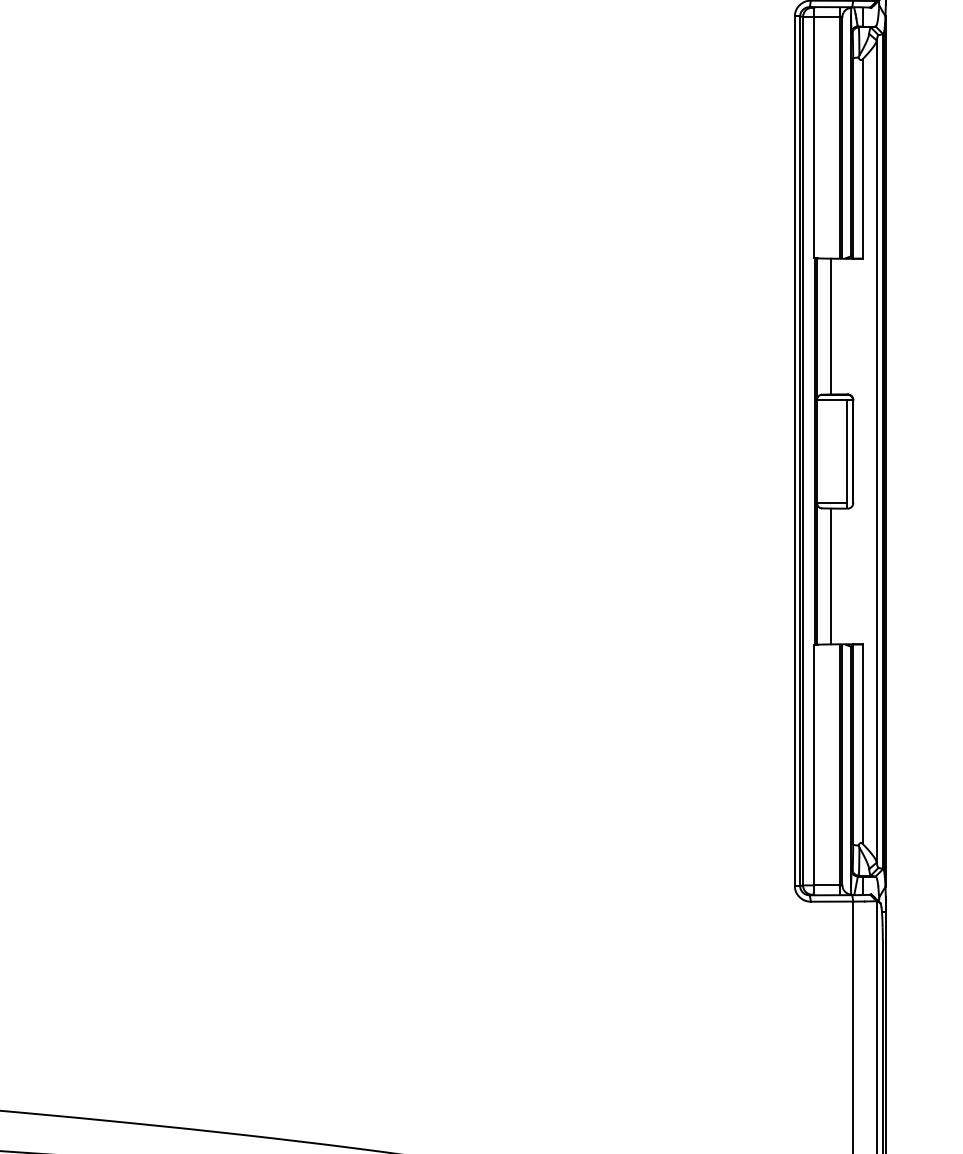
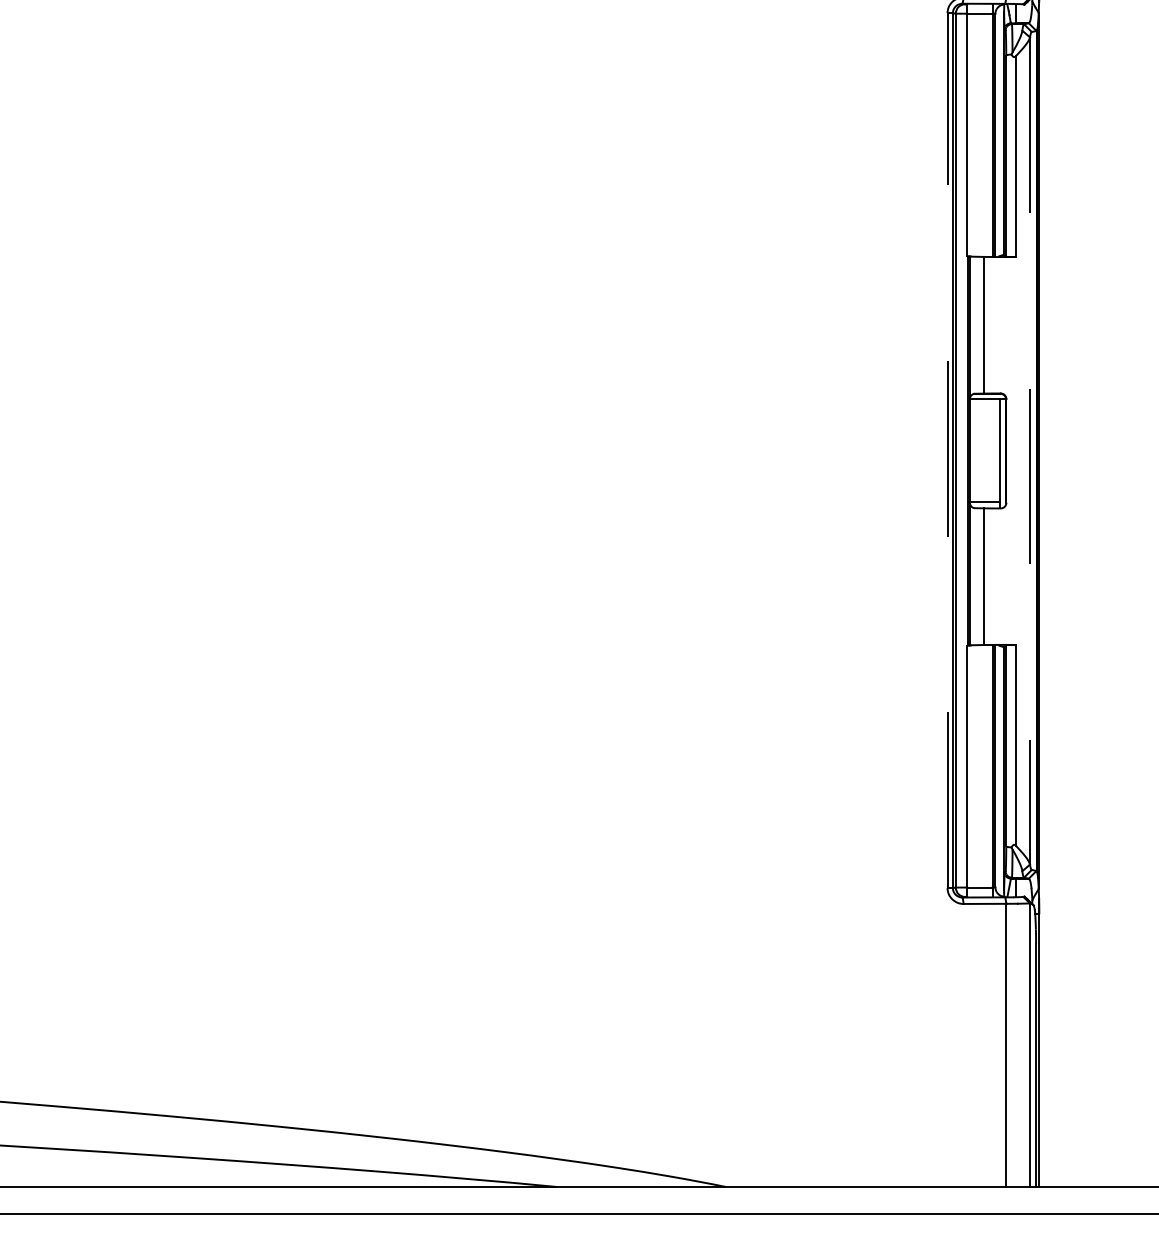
line: (794, 451) -> (947, 450), solid -> dashed
line: (877, 451) -> (1030, 450), solid -> dashed

